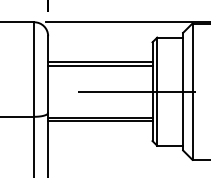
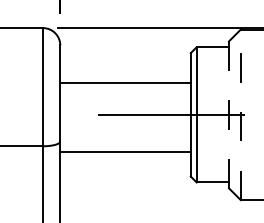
line: (100, 62) -> (125, 78), removed
line: (183, 91) -> (229, 114), solid -> dashed
line: (192, 91) -> (240, 114), solid -> dashed
line: (100, 117) -> (125, 147), removed

